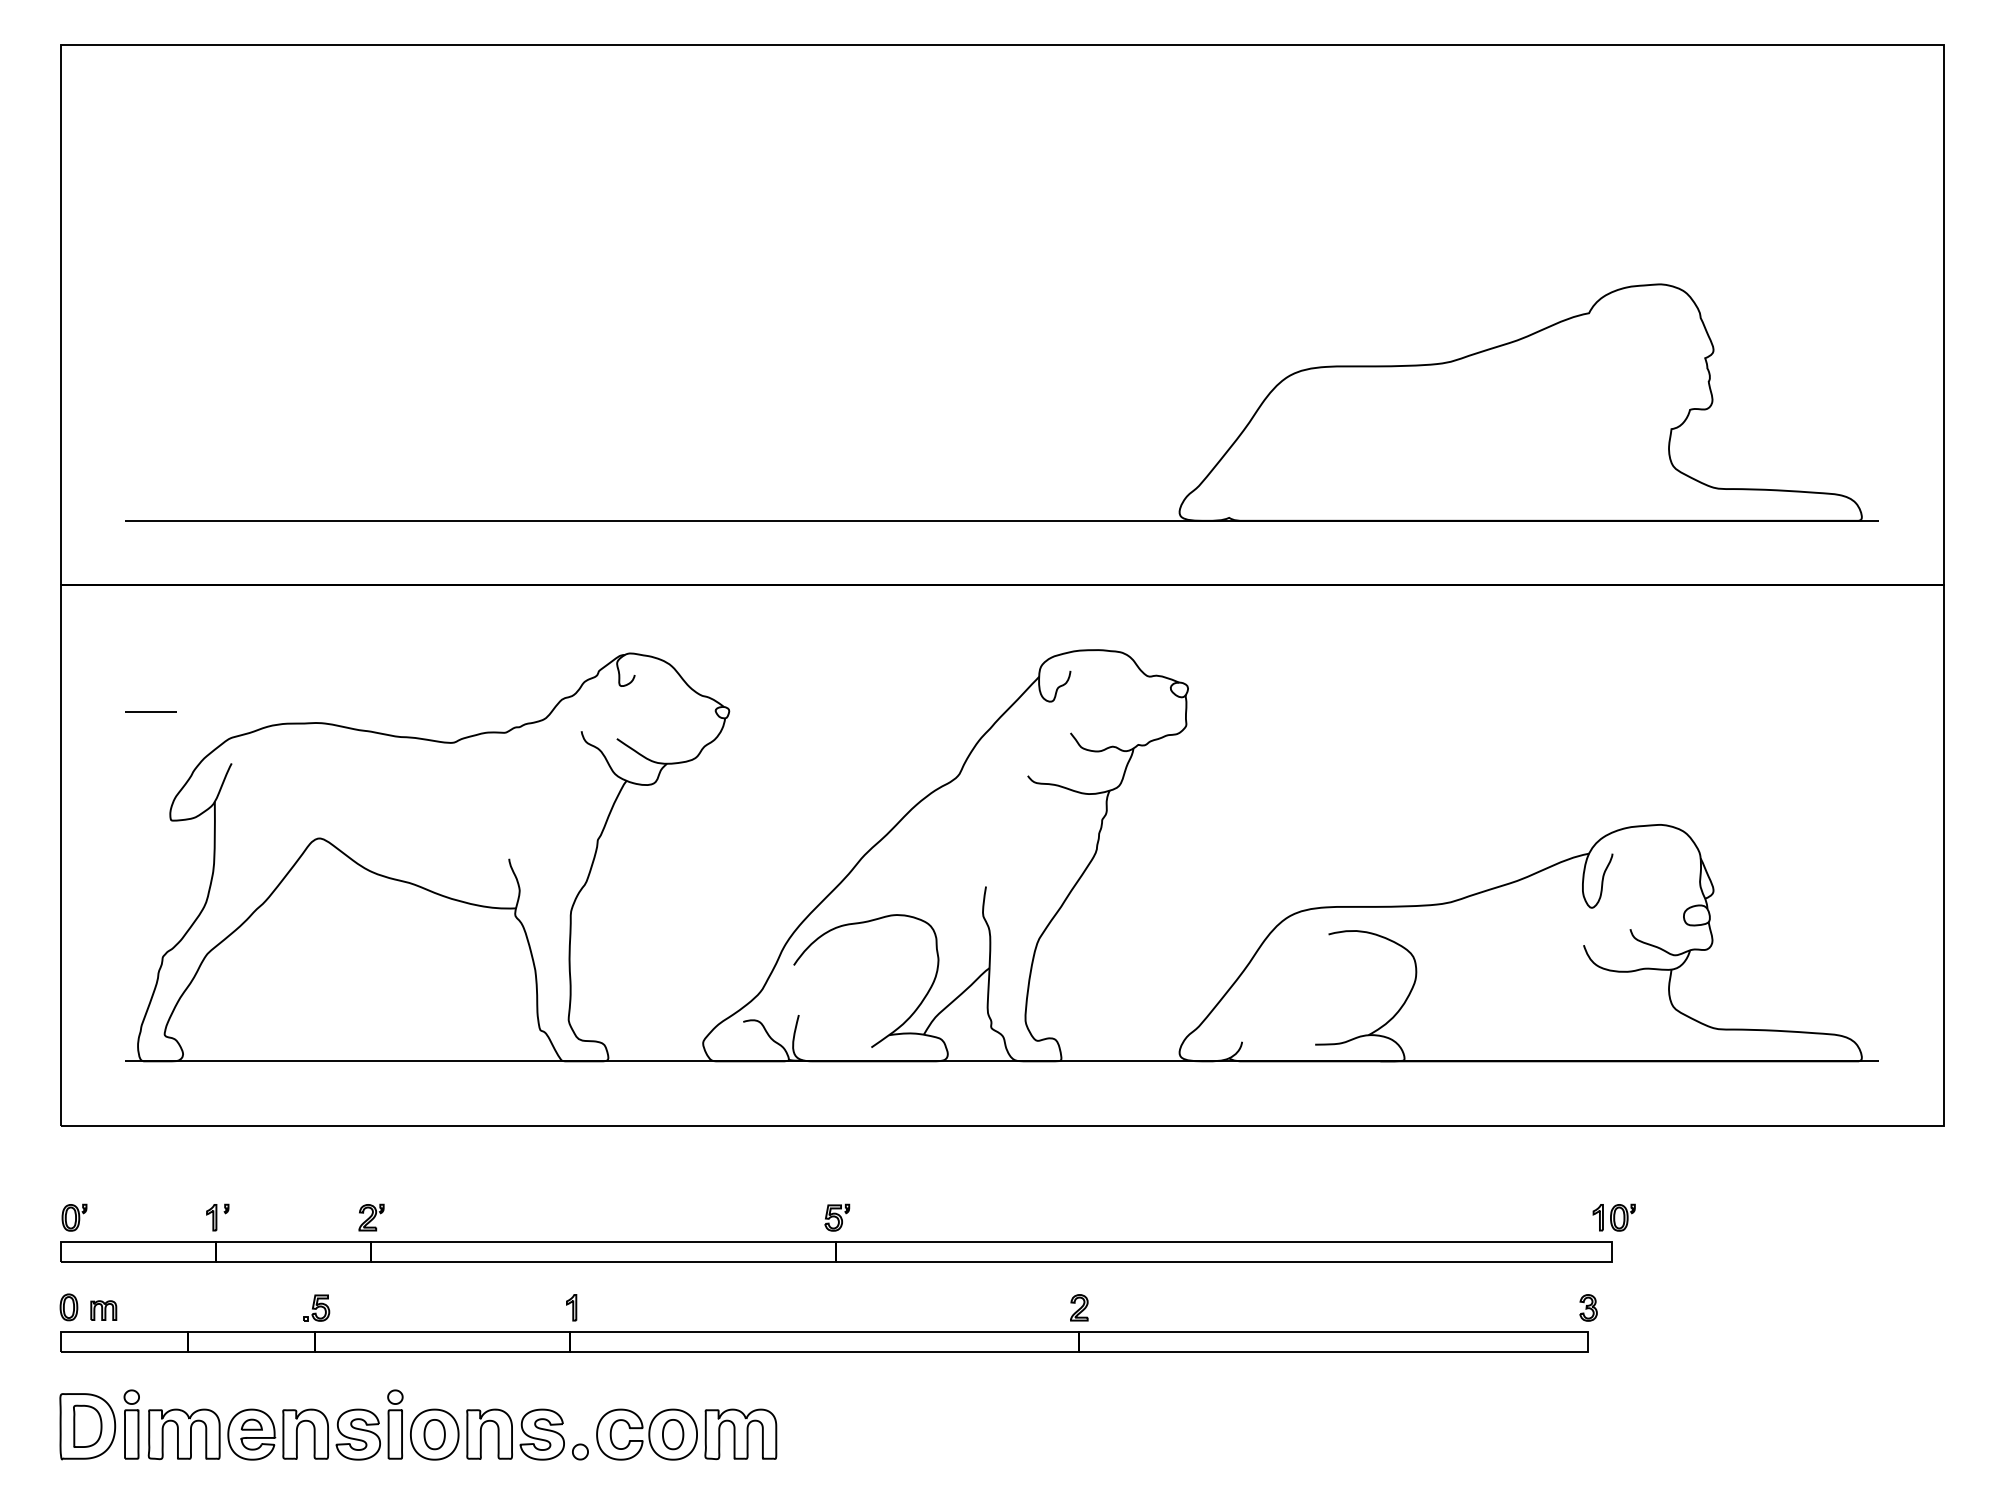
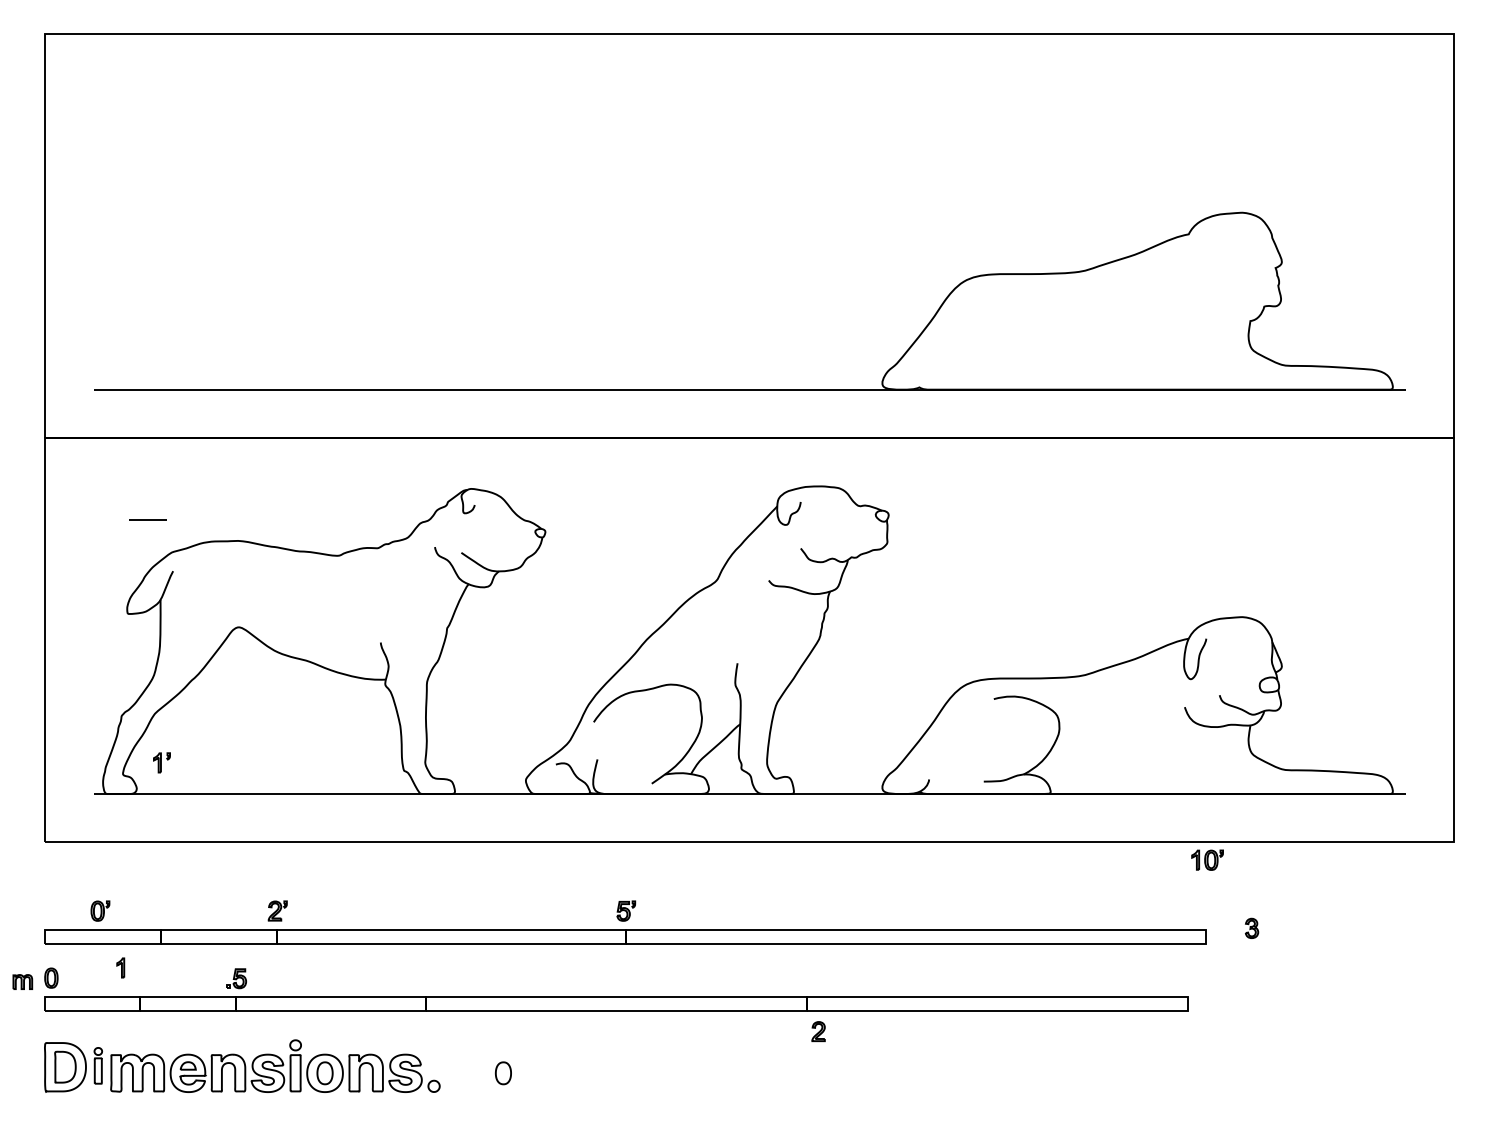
line: (150, 711) -> (147, 519), moved
part: (74, 1217) -> (100, 910), moved
part: (217, 1217) -> (161, 762), moved
part: (1613, 1217) -> (1207, 860), moved
part: (571, 1307) -> (120, 967), moved
part: (1079, 1307) -> (818, 1031), moved
part: (1588, 1307) -> (1251, 928), moved
part: (103, 1310) -> (22, 981), moved
part: (131, 1424) -> (98, 1065), size x0.7
part: (686, 1434) -> (513, 1073), removed

